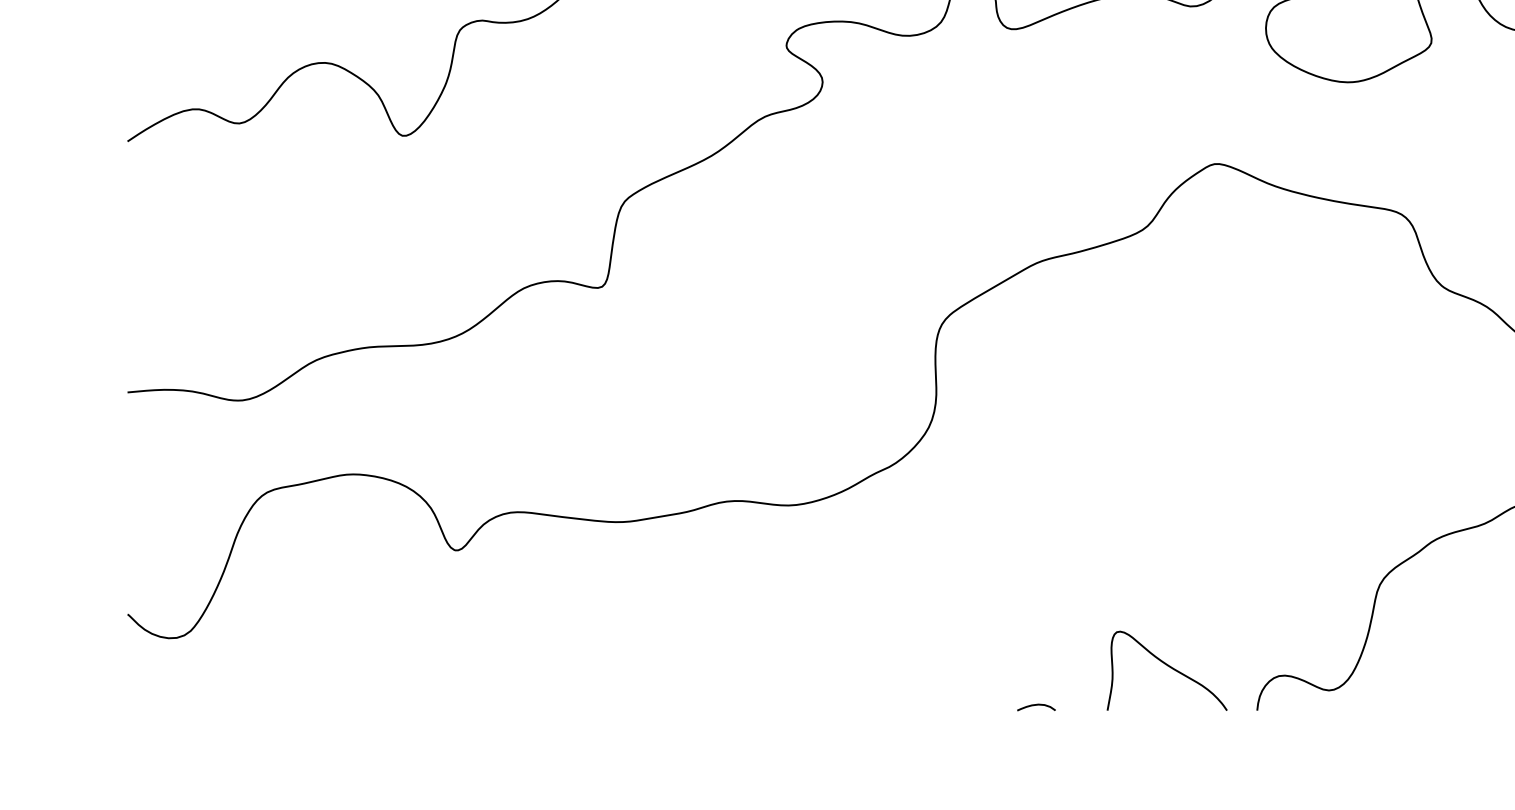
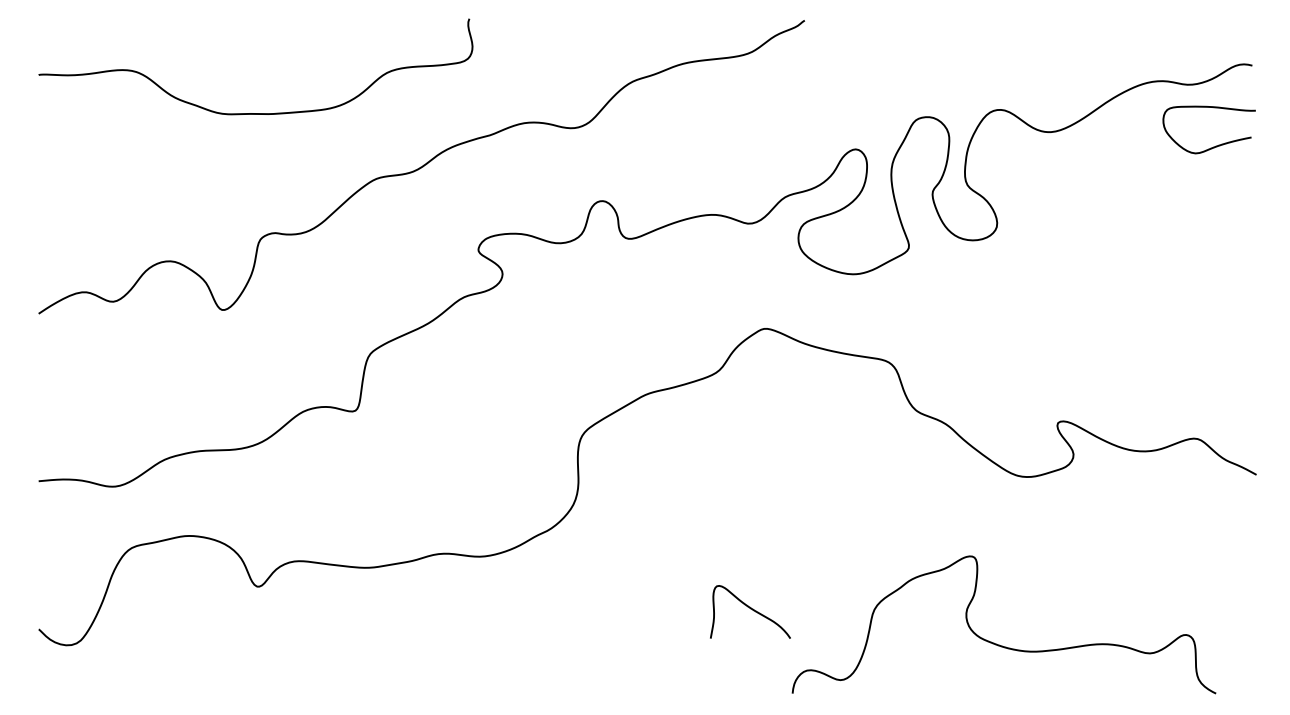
curve: (1167, 667) -> (750, 609), moved
curve: (1036, 705) -> (645, 690), removed

